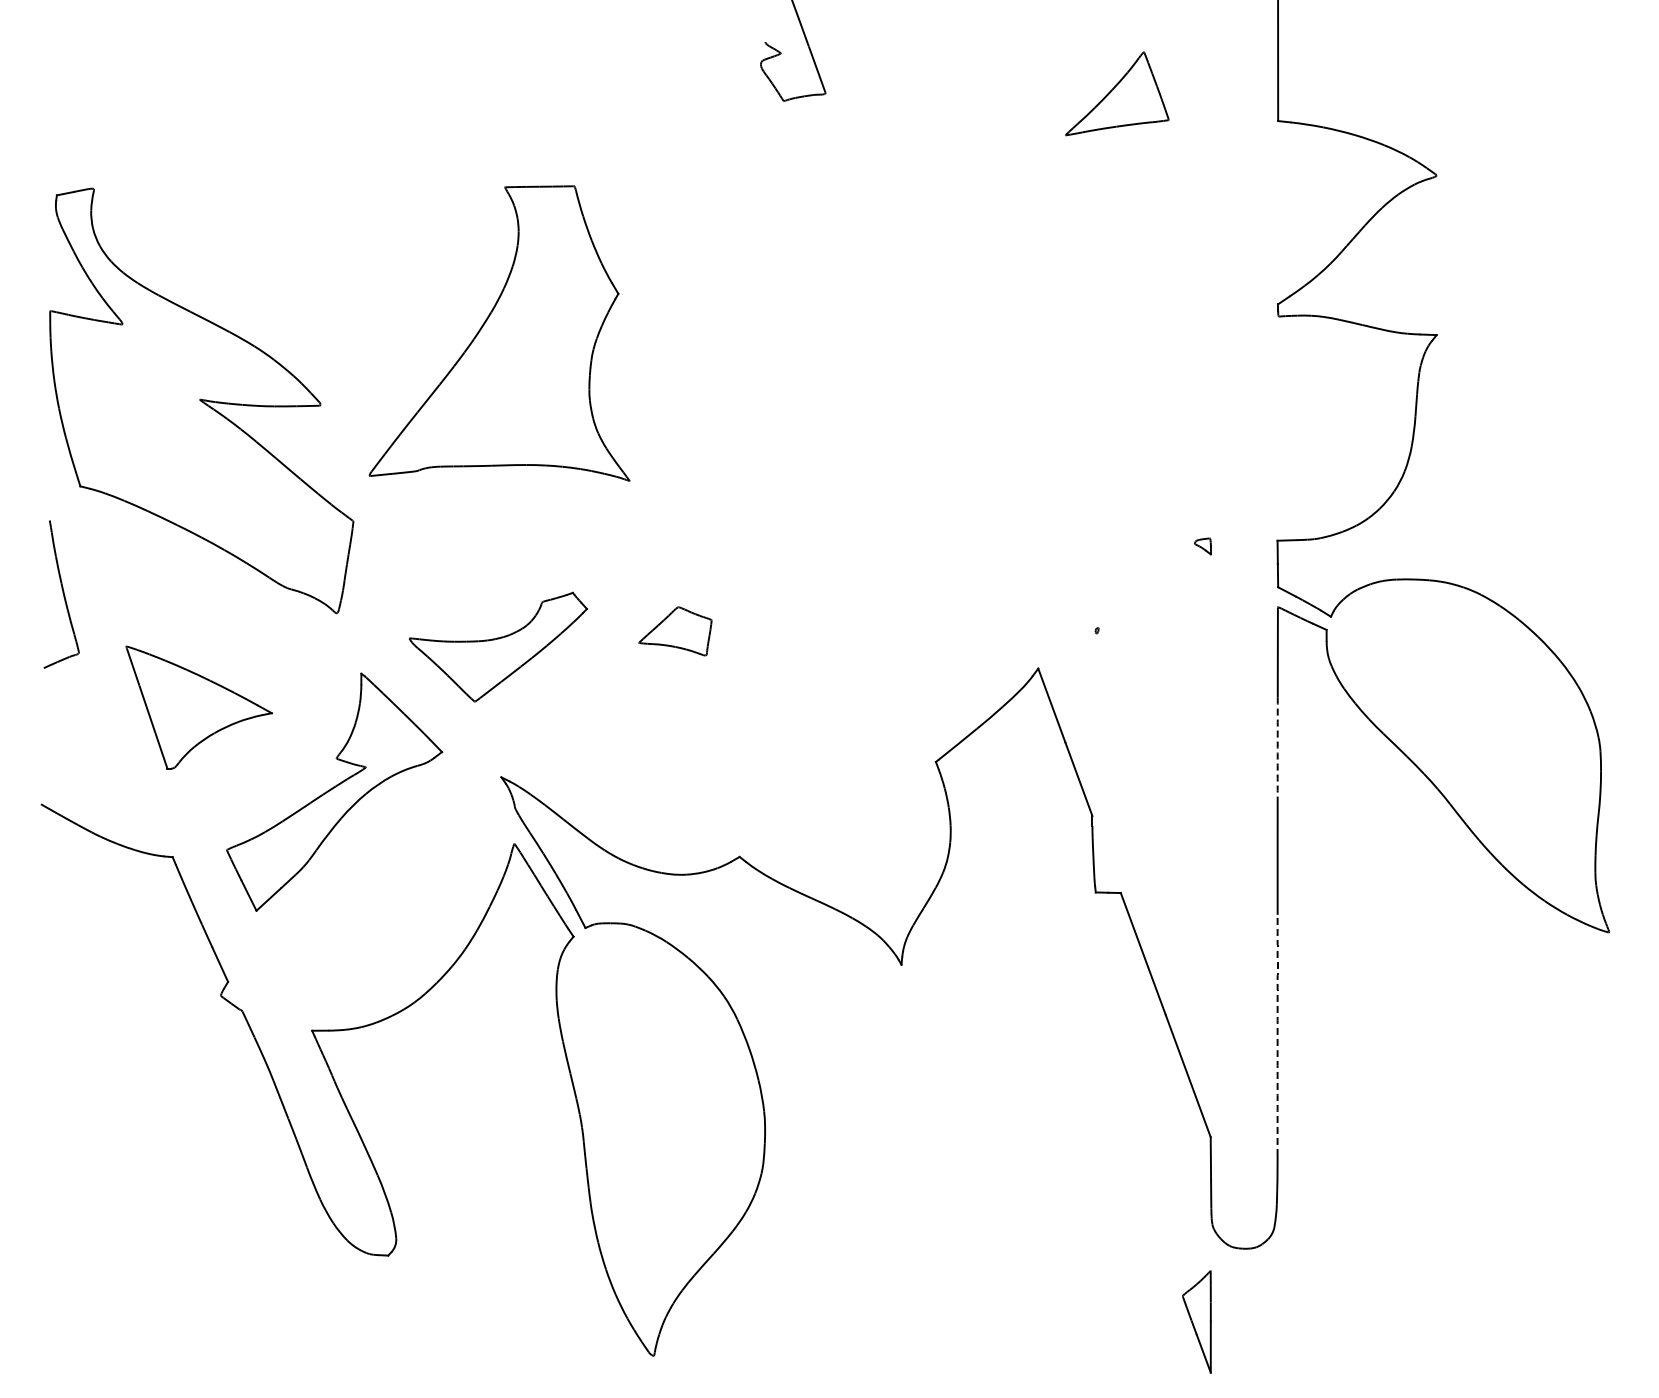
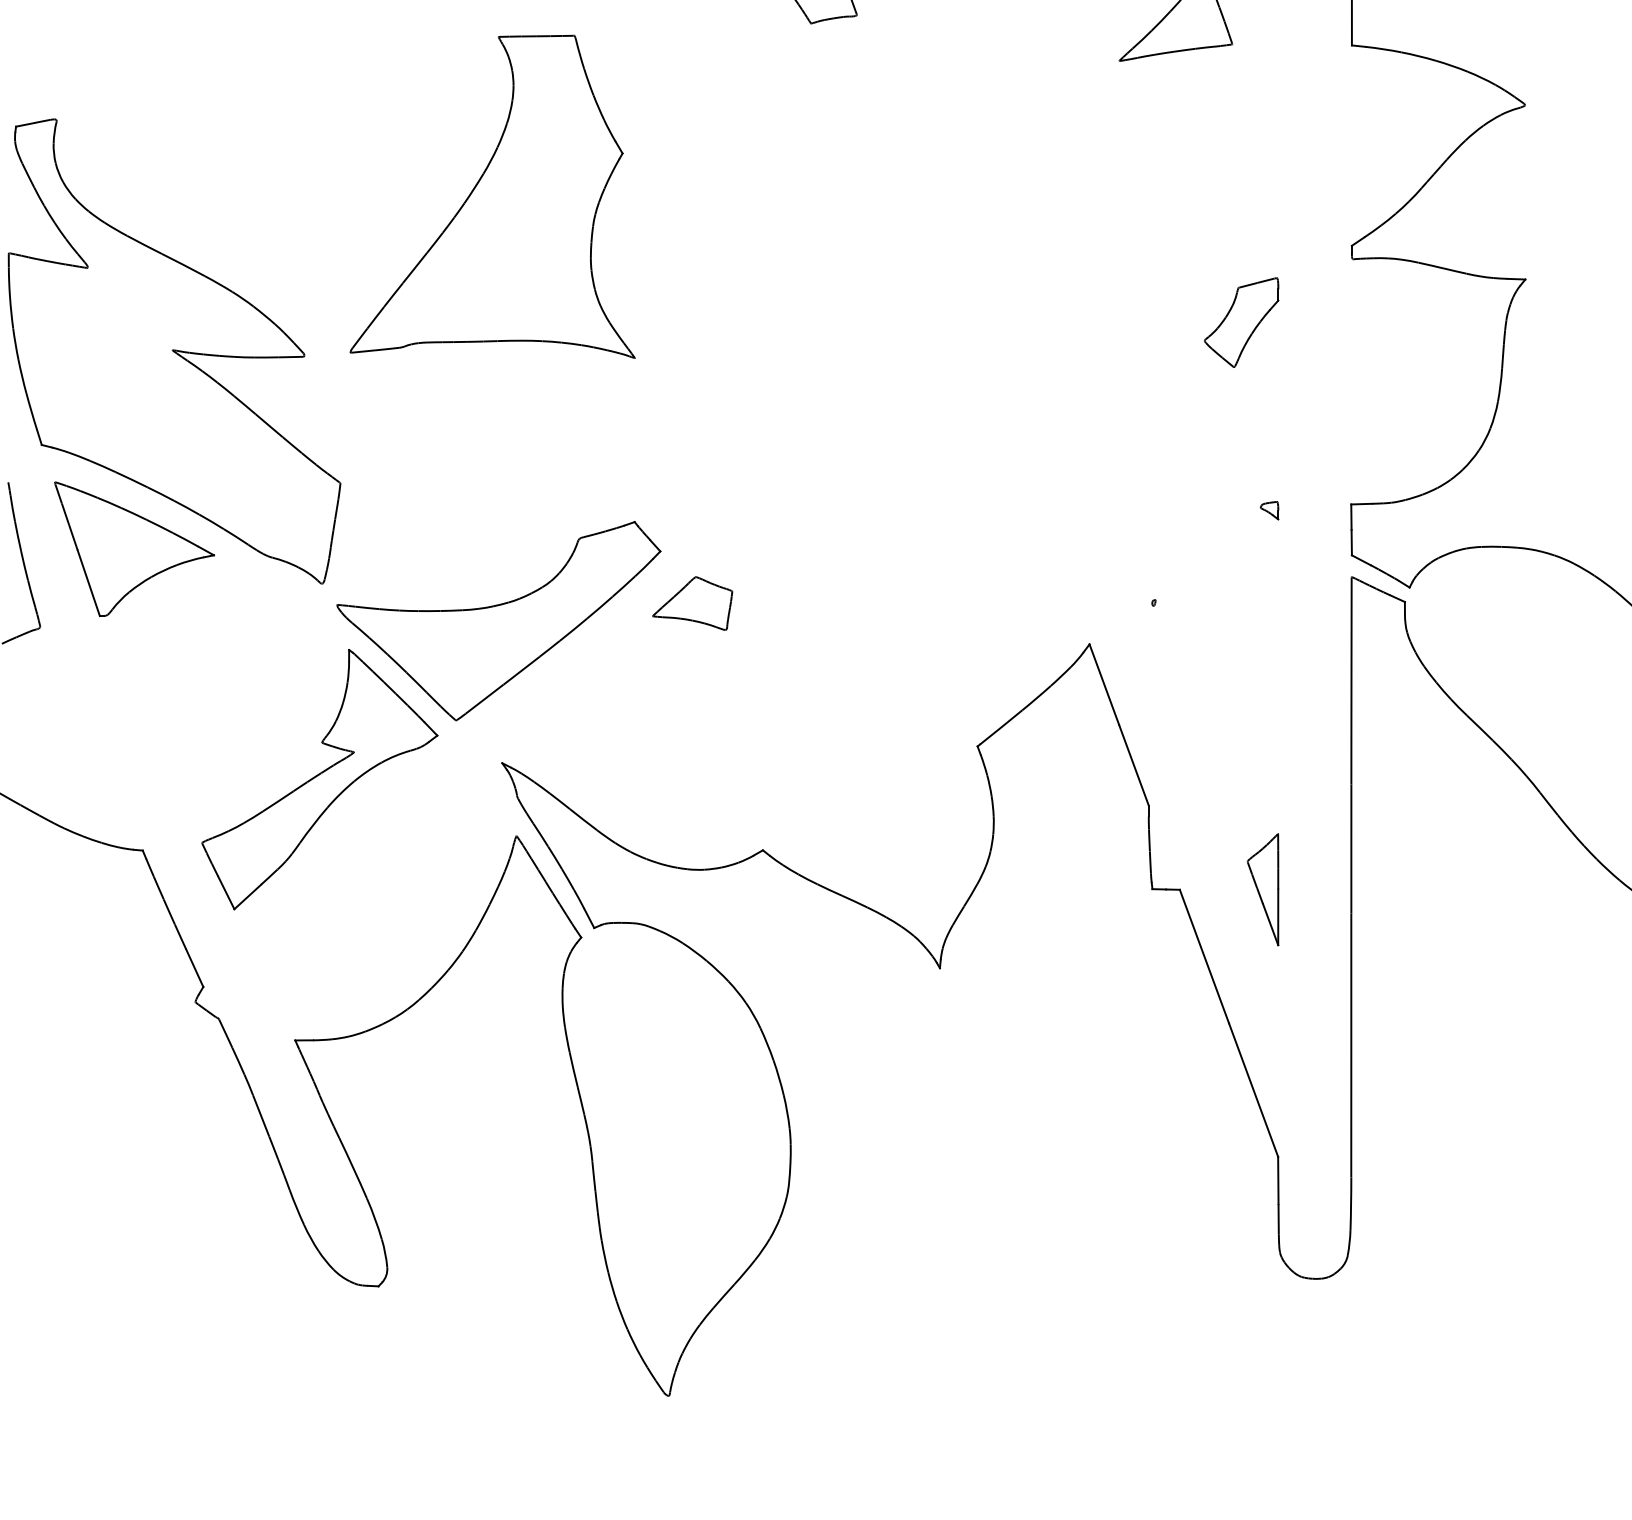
part: (499, 333) -> (492, 196), moved
part: (1176, 374) -> (1240, 322), added
part: (498, 646) -> (499, 620), size x1.67
part: (198, 707) -> (133, 549), moved
arc: (1277, 747) -> (1351, 730), dashed -> solid
arc: (1277, 1035) -> (1351, 1045), dashed -> solid
part: (1196, 1321) -> (1262, 889), moved

